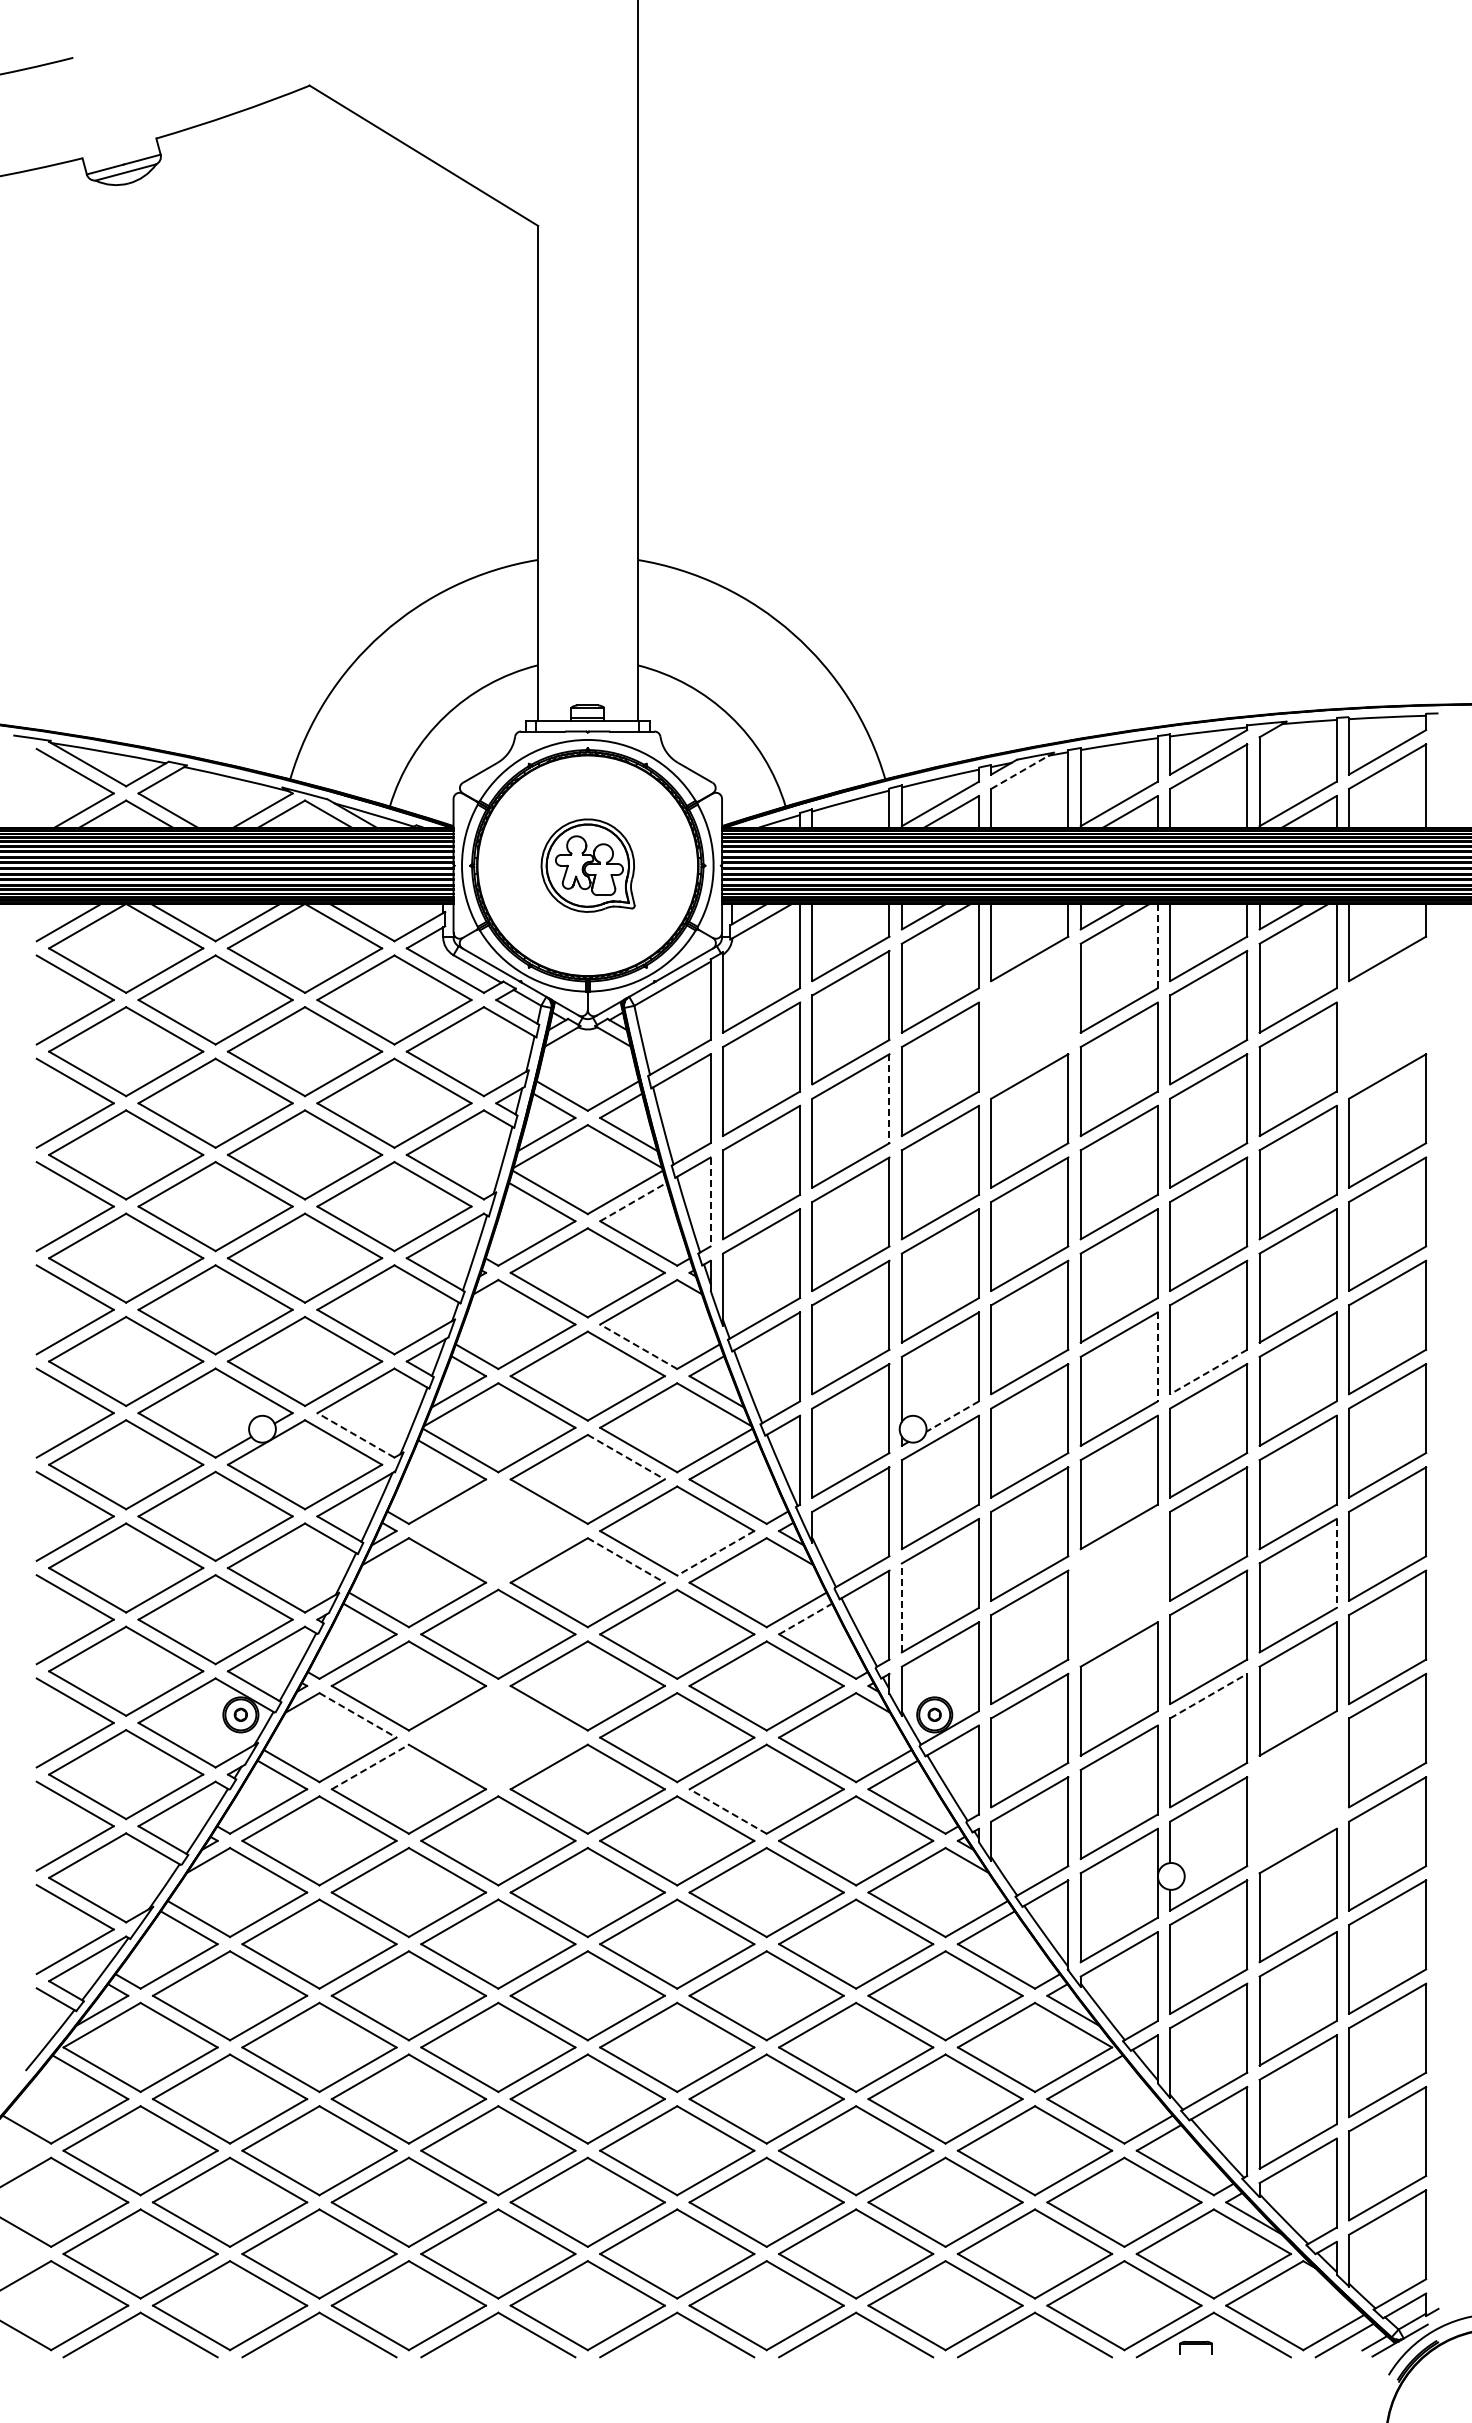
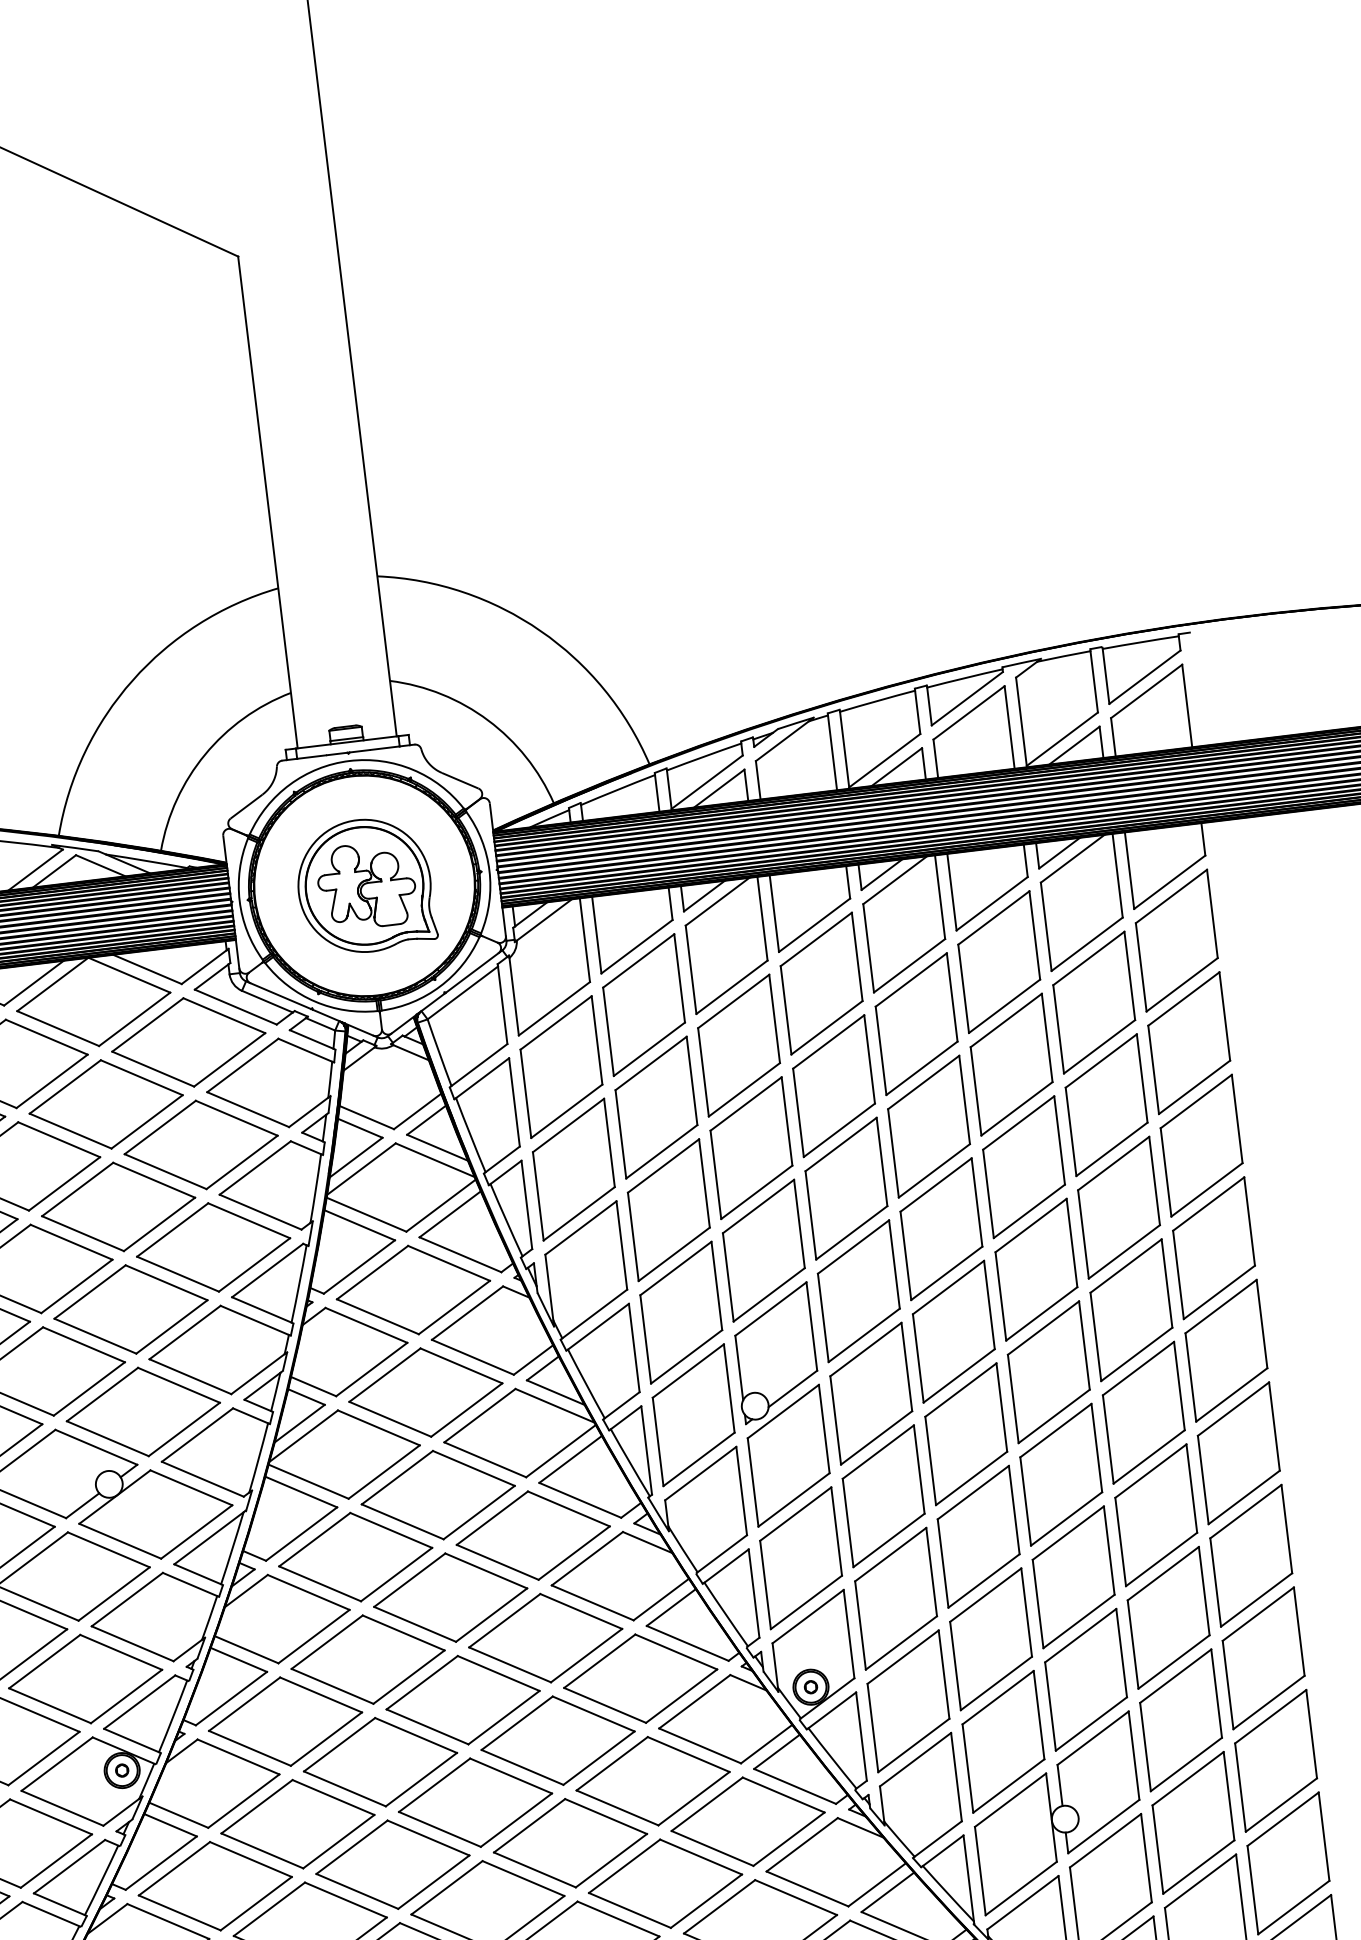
line: (1020, 772) -> (782, 741), dashed -> solid
part: (587, 865) -> (364, 885), size x1.43
line: (1157, 946) -> (939, 897), dashed -> solid
part: (1029, 1017) -> (821, 983), added
part: (1387, 1017) -> (1176, 940), added
line: (889, 1099) -> (692, 1081), dashed -> solid
line: (633, 1201) -> (450, 1213), dashed -> solid
line: (710, 1202) -> (526, 1205), dashed -> solid
line: (638, 1346) -> (472, 1357), dashed -> solid
line: (1157, 1357) -> (989, 1305), dashed -> solid
line: (1208, 1372) -> (1041, 1314), dashed -> solid
line: (952, 1416) -> (792, 1388), dashed -> solid
line: (355, 1435) -> (202, 1479), dashed -> solid
line: (626, 1457) -> (474, 1468), dashed -> solid
part: (498, 1530) -> (355, 1556), added
line: (715, 1553) -> (573, 1553), dashed -> solid
line: (626, 1560) -> (486, 1570), dashed -> solid
line: (1336, 1563) -> (1191, 1488), dashed -> solid
part: (1118, 1585) -> (977, 1536), added
line: (901, 1607) -> (765, 1584), dashed -> solid
line: (805, 1619) -> (671, 1608), dashed -> solid
line: (1209, 1695) -> (1081, 1634), dashed -> solid
line: (358, 1715) -> (239, 1757), dashed -> solid
part: (498, 1737) -> (380, 1762), added
line: (370, 1766) -> (257, 1806), dashed -> solid
part: (1297, 1791) -> (1180, 1719), added
line: (727, 1811) -> (616, 1808), dashed -> solid

